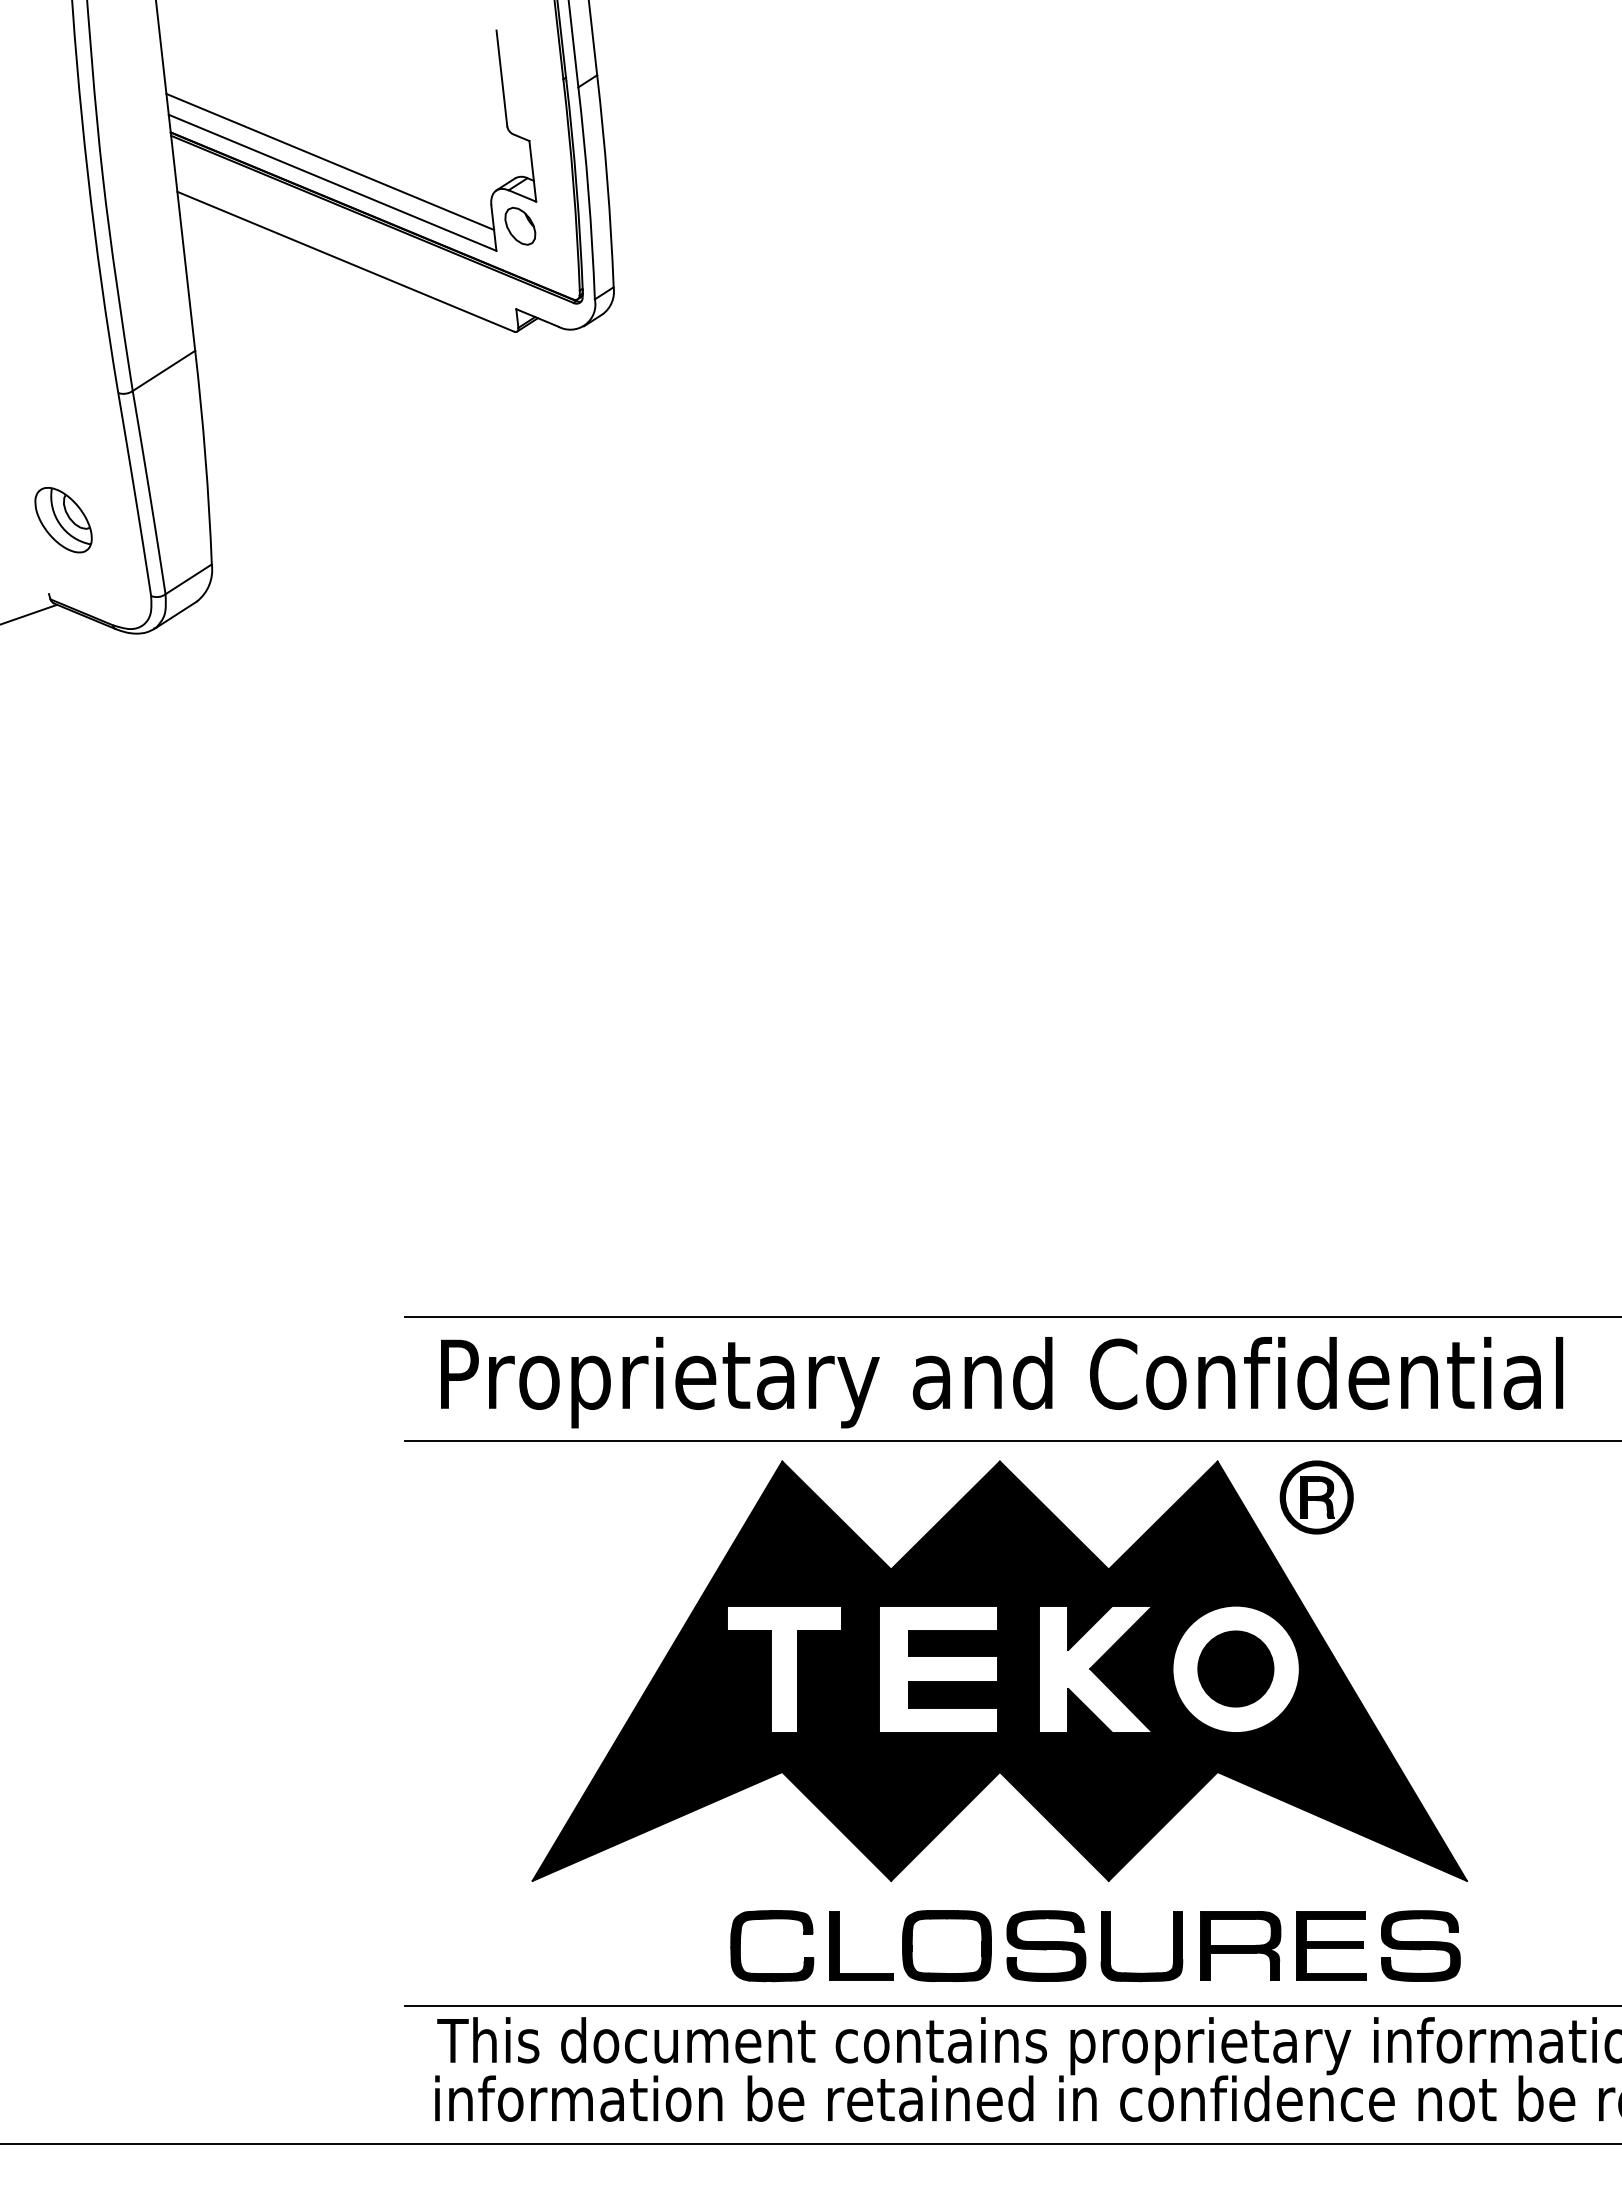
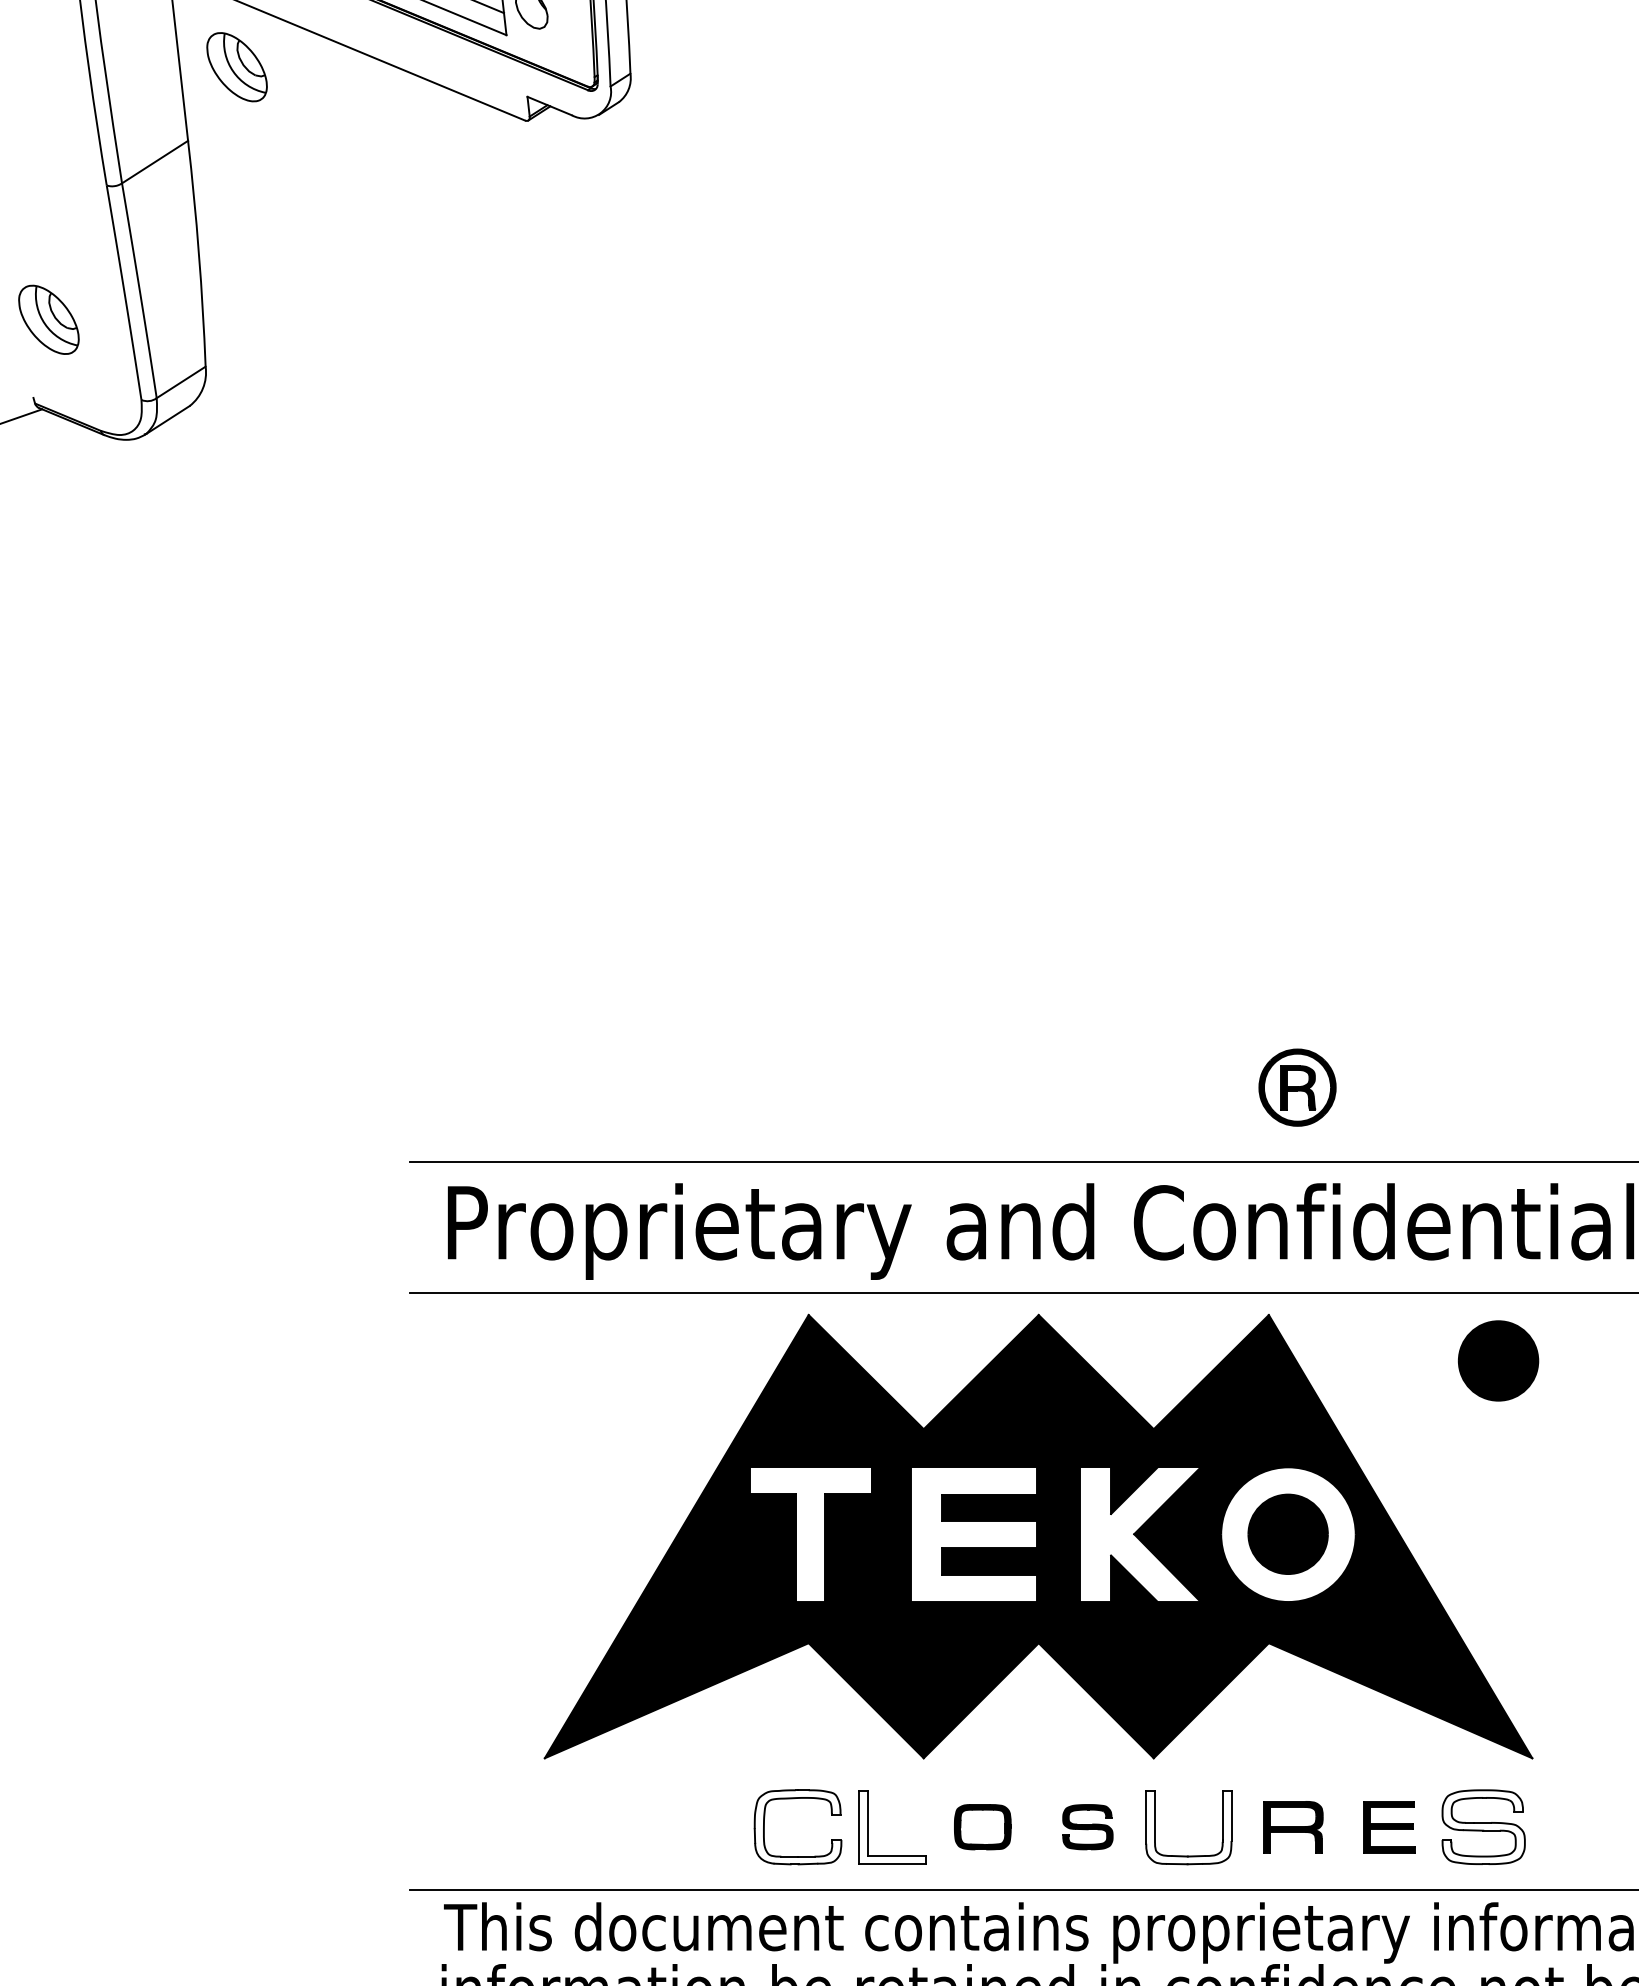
part: (241, 281) -> (237, 67), added
part: (1316, 1497) -> (1297, 1087), moved
part: (1434, 1504) -> (1498, 1360), added
fill: (861, 1945) -> (892, 1826), removed
part: (946, 1945) -> (982, 1826), size x0.6
part: (1046, 1945) -> (1087, 1826), size x0.6
part: (1240, 1945) -> (1293, 1826), size x0.7
part: (1331, 1945) -> (1389, 1826), size x0.7
fill: (772, 1946) -> (798, 1827), removed
fill: (1141, 1946) -> (1188, 1827), removed
fill: (1420, 1946) -> (1483, 1827), removed

